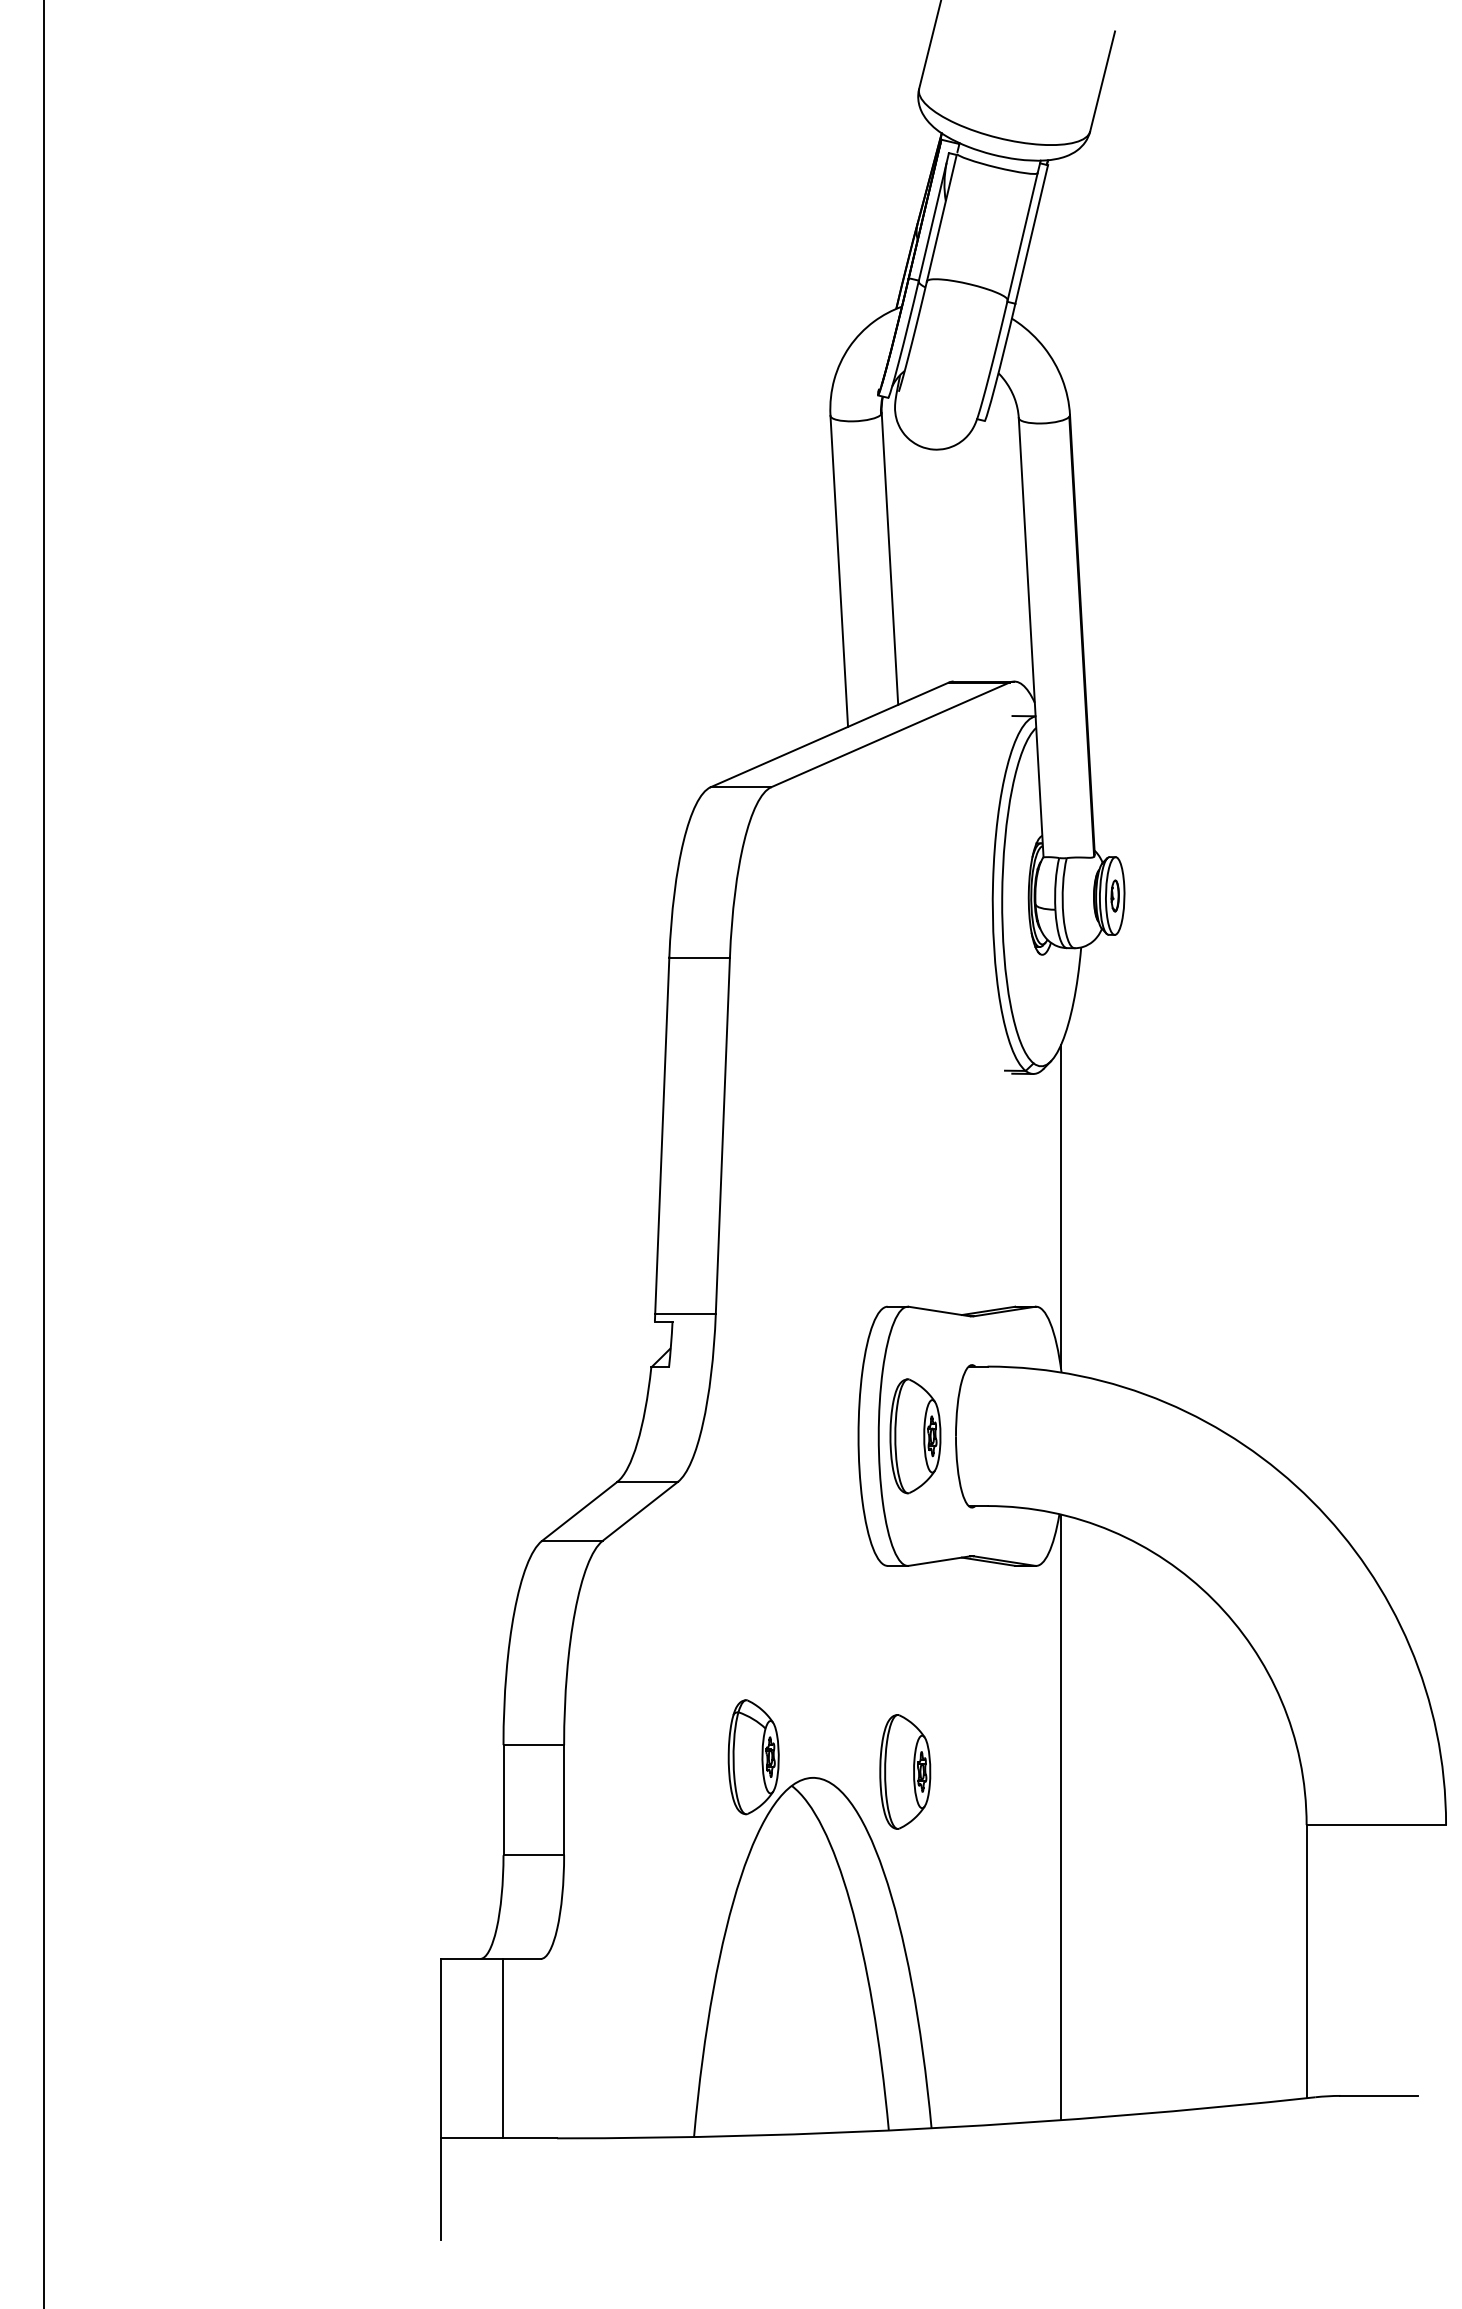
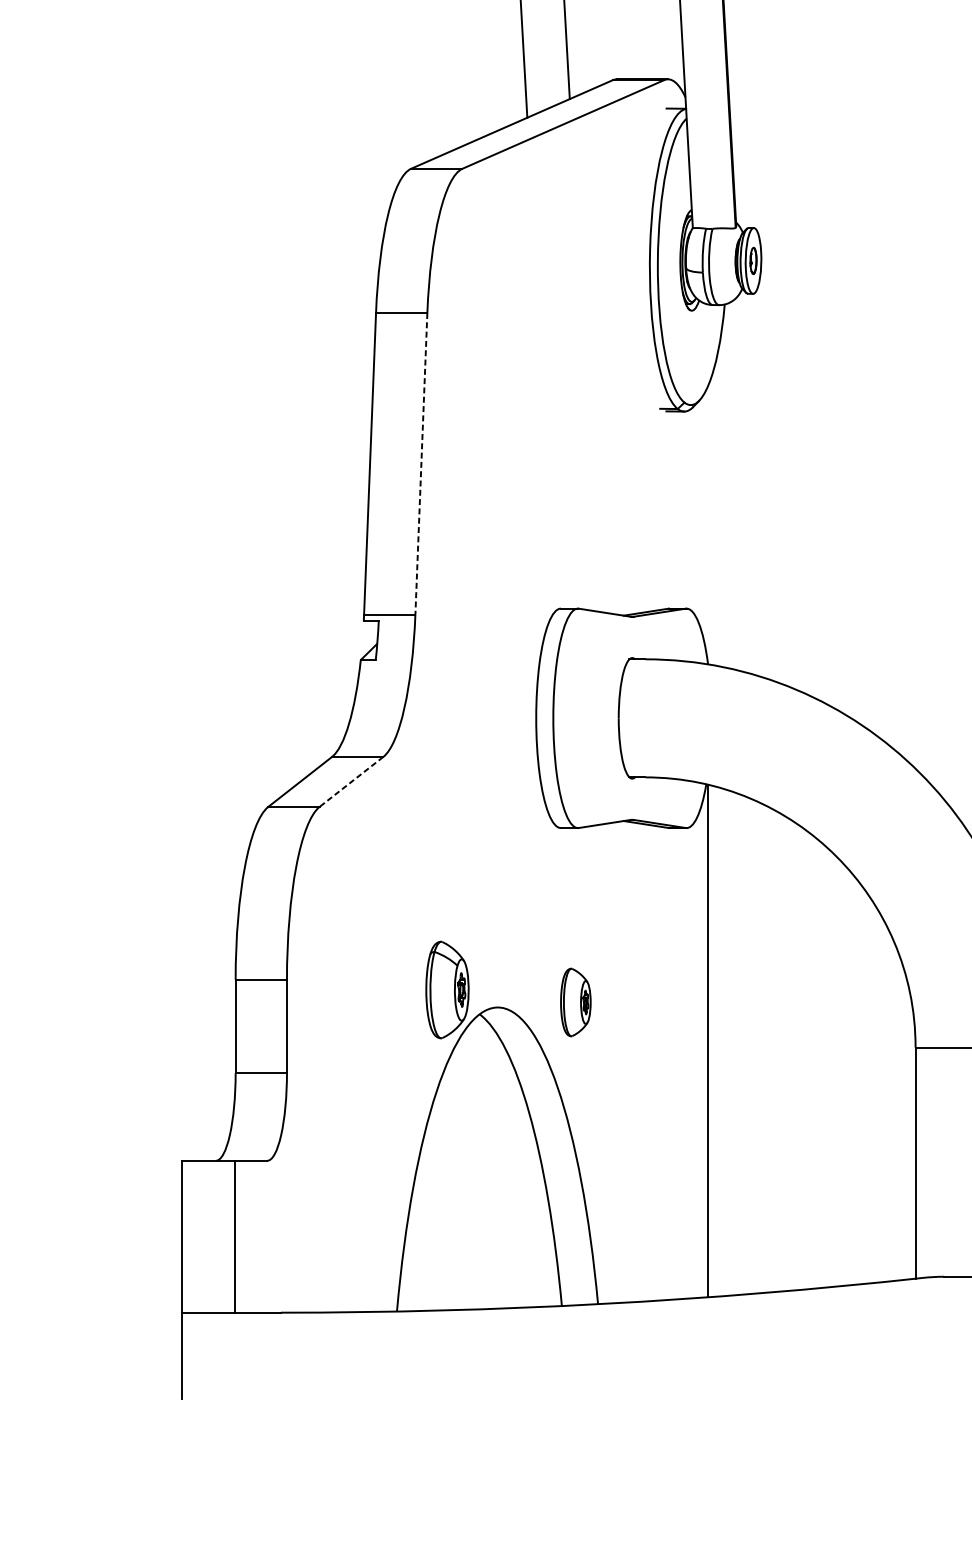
line: (722, 1136) -> (421, 464), solid -> dashed
line: (1060, 1206) -> (707, 523), removed
part: (915, 1436) -> (584, 718), removed
line: (640, 1511) -> (351, 782), solid -> dashed
part: (905, 1771) -> (575, 1002), size x0.7

